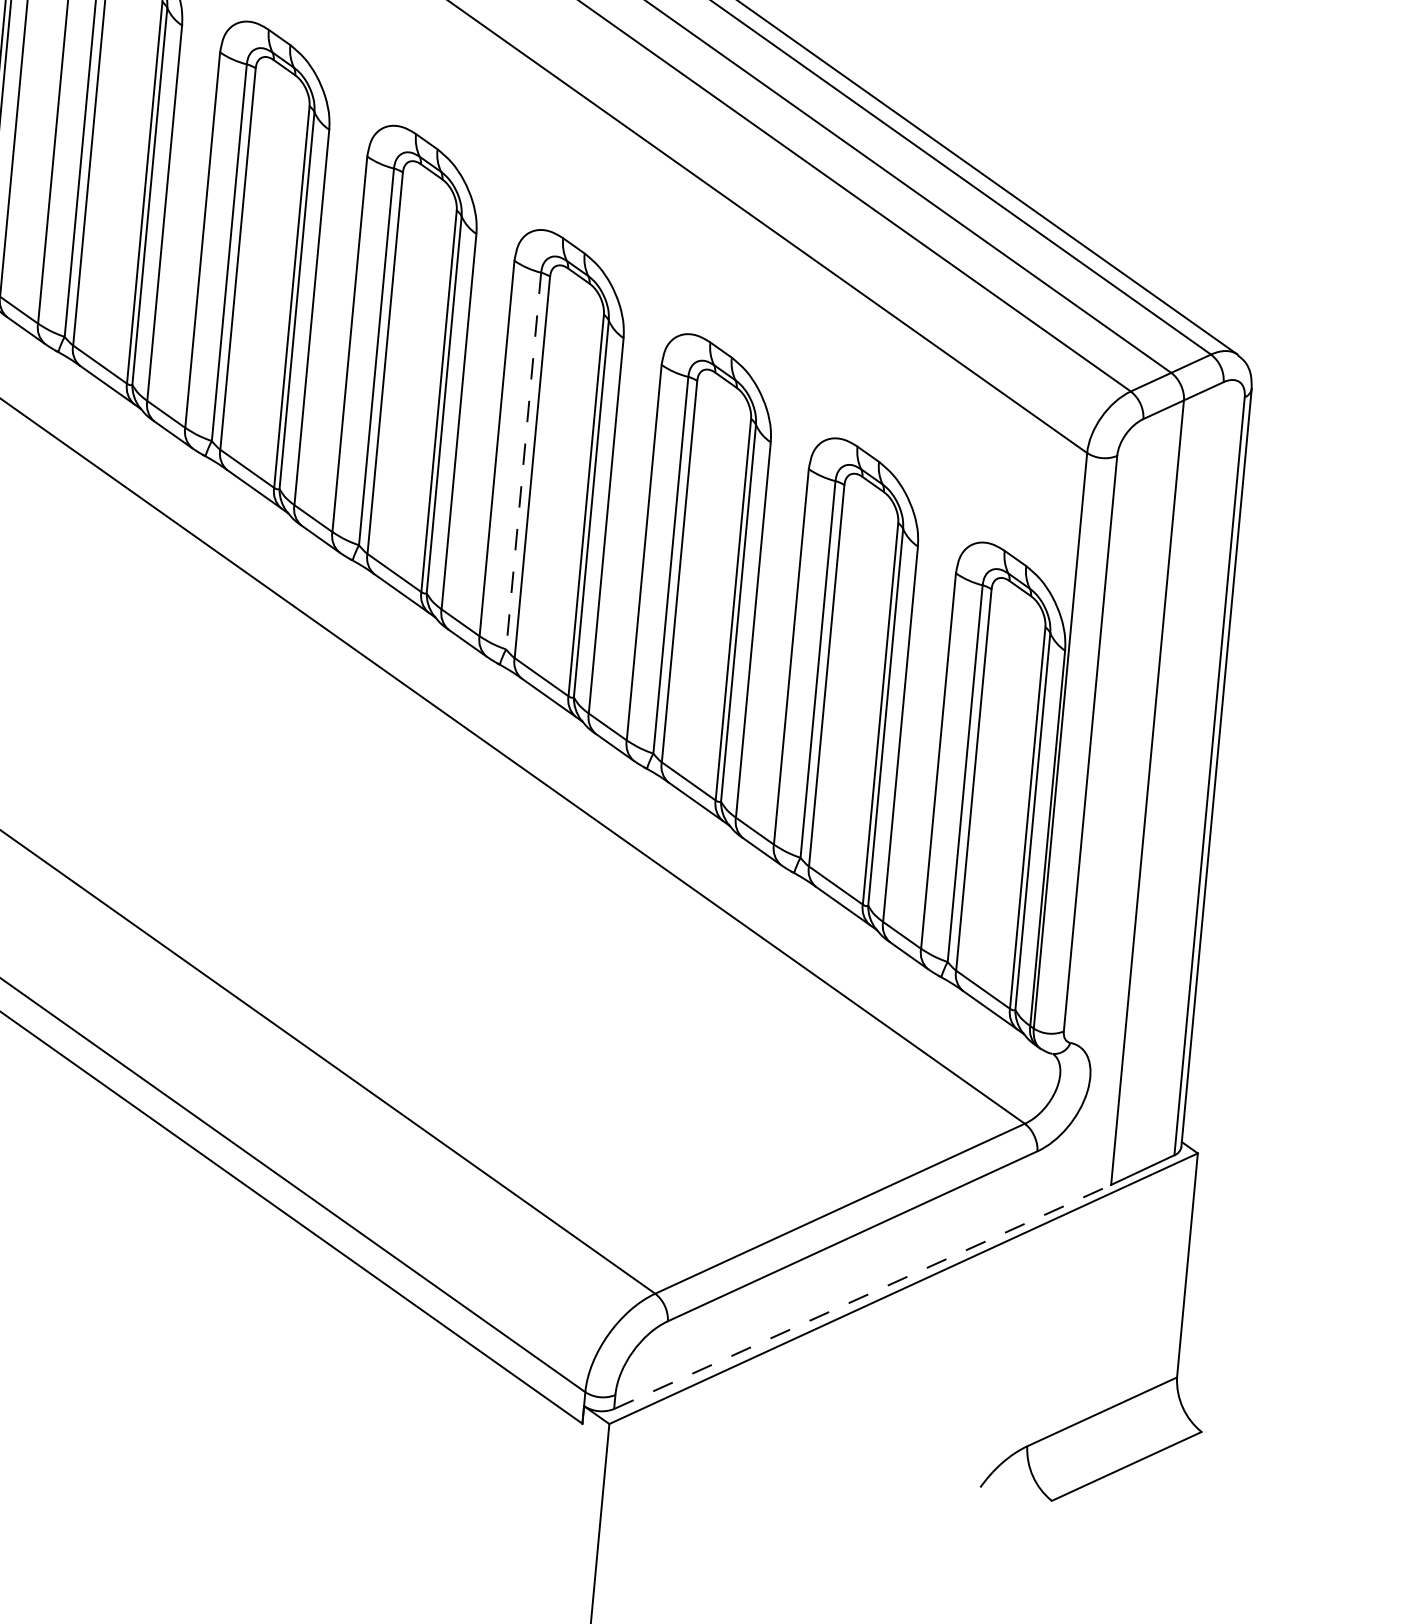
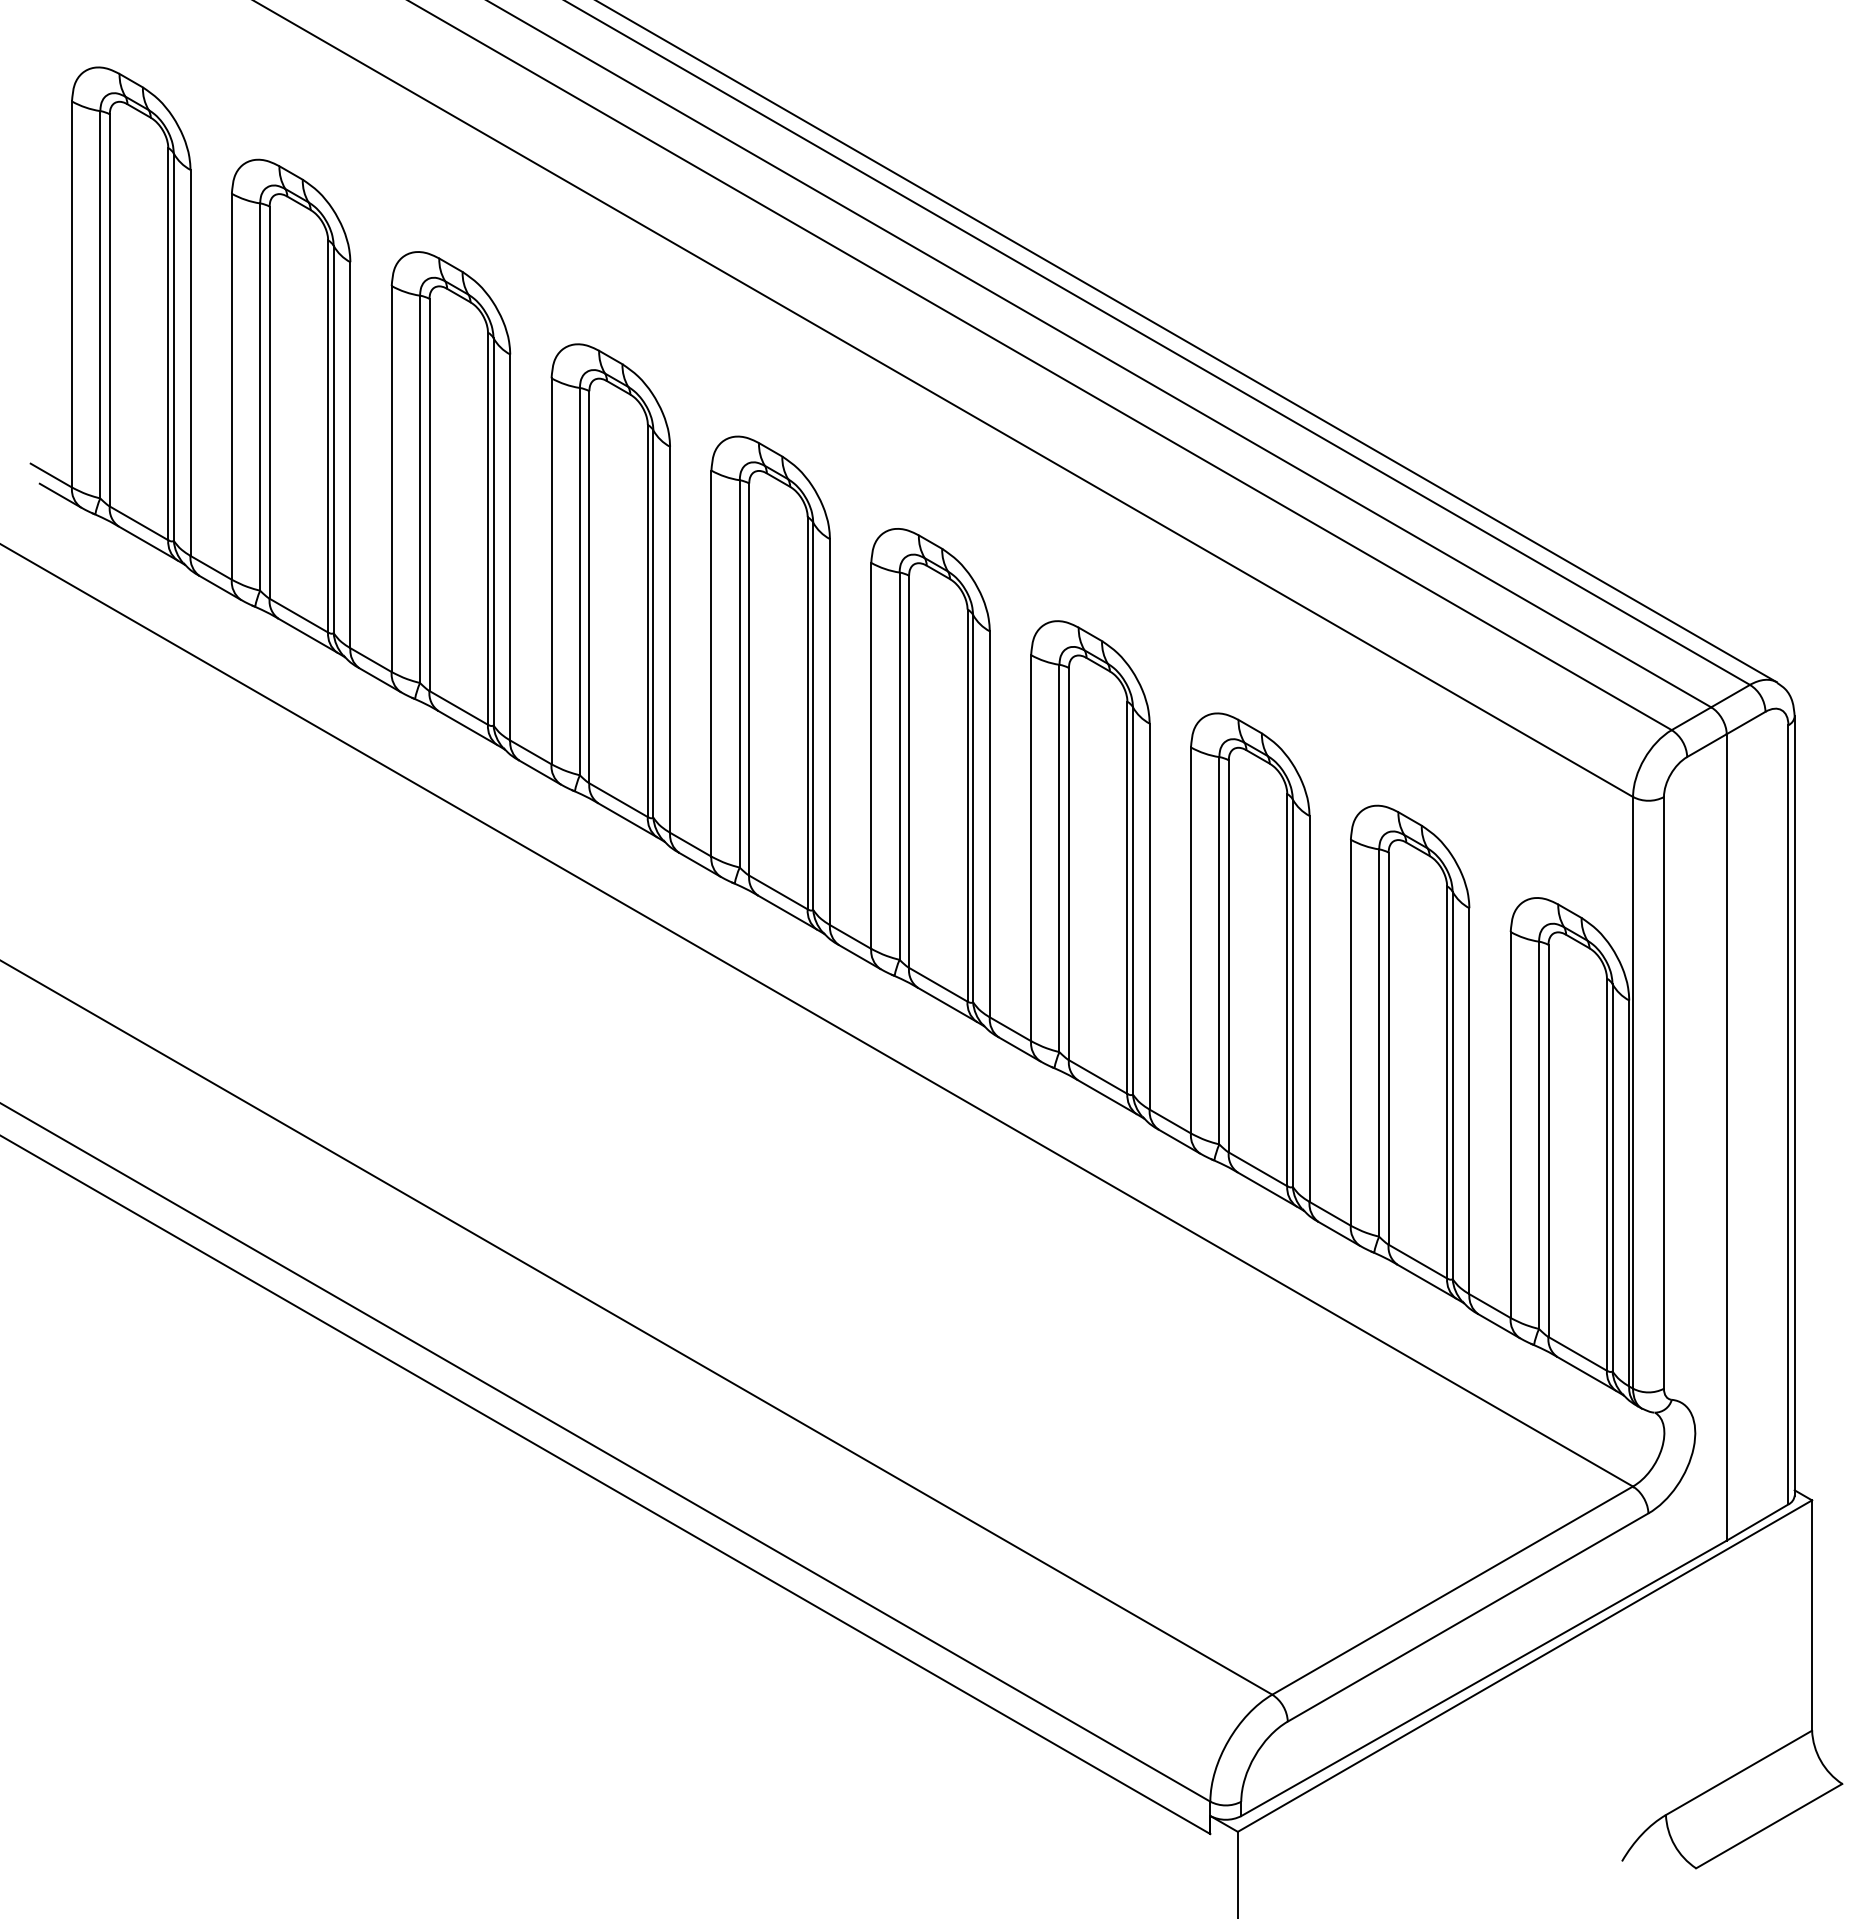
line: (523, 461) -> (1059, 858), dashed -> solid
line: (863, 1297) -> (1484, 1678), dashed -> solid

